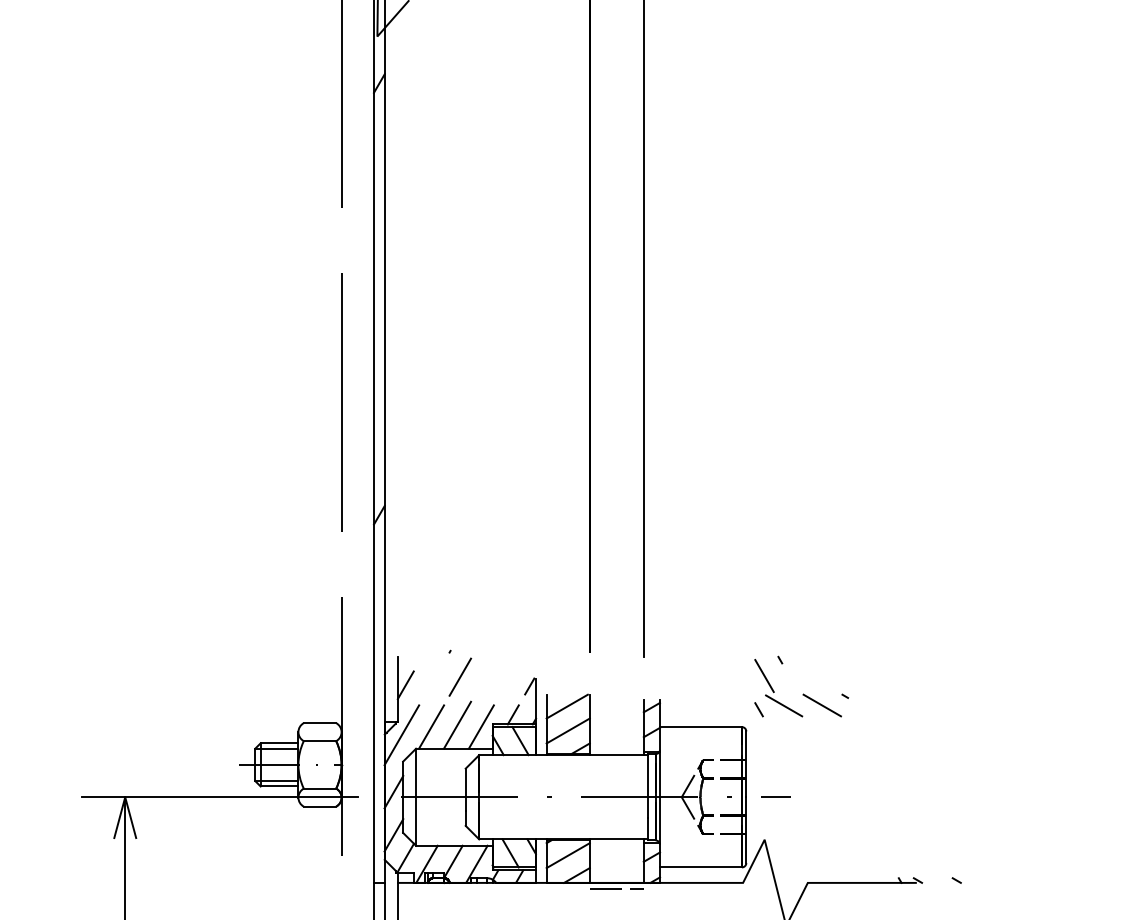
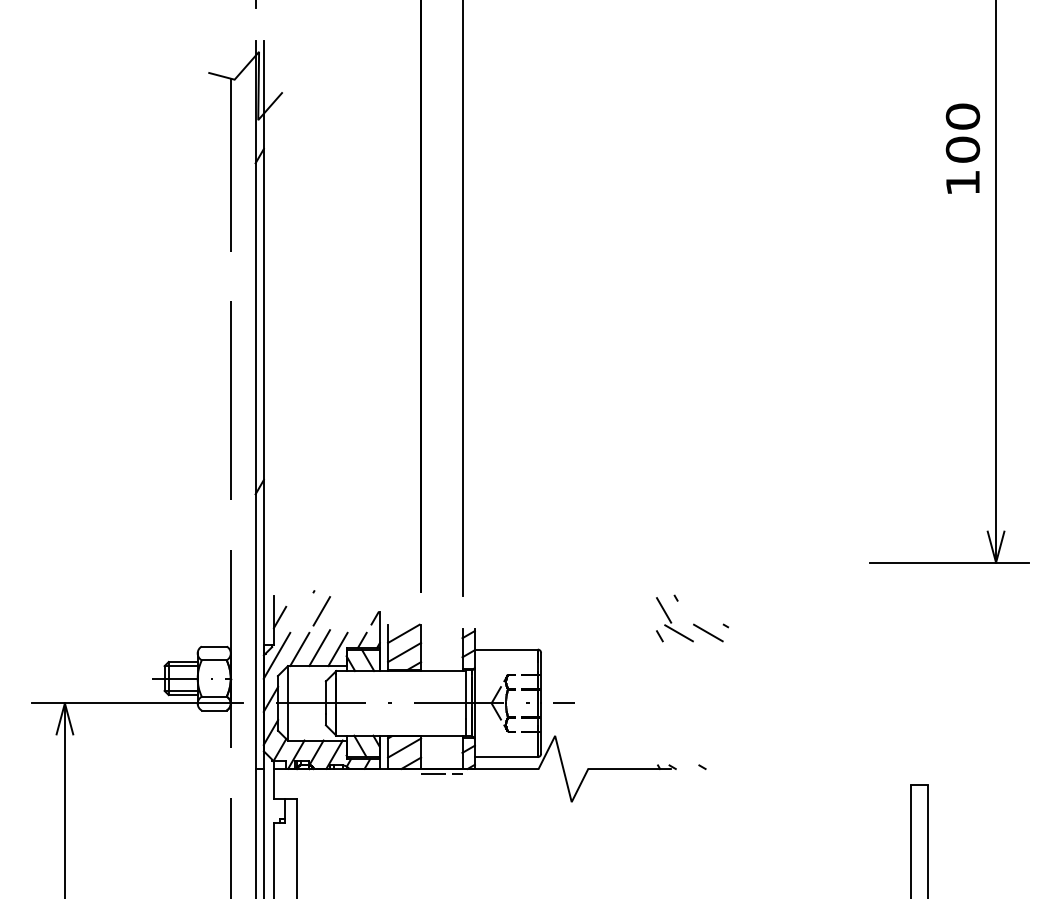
part: (801, 686) -> (692, 618), moved

